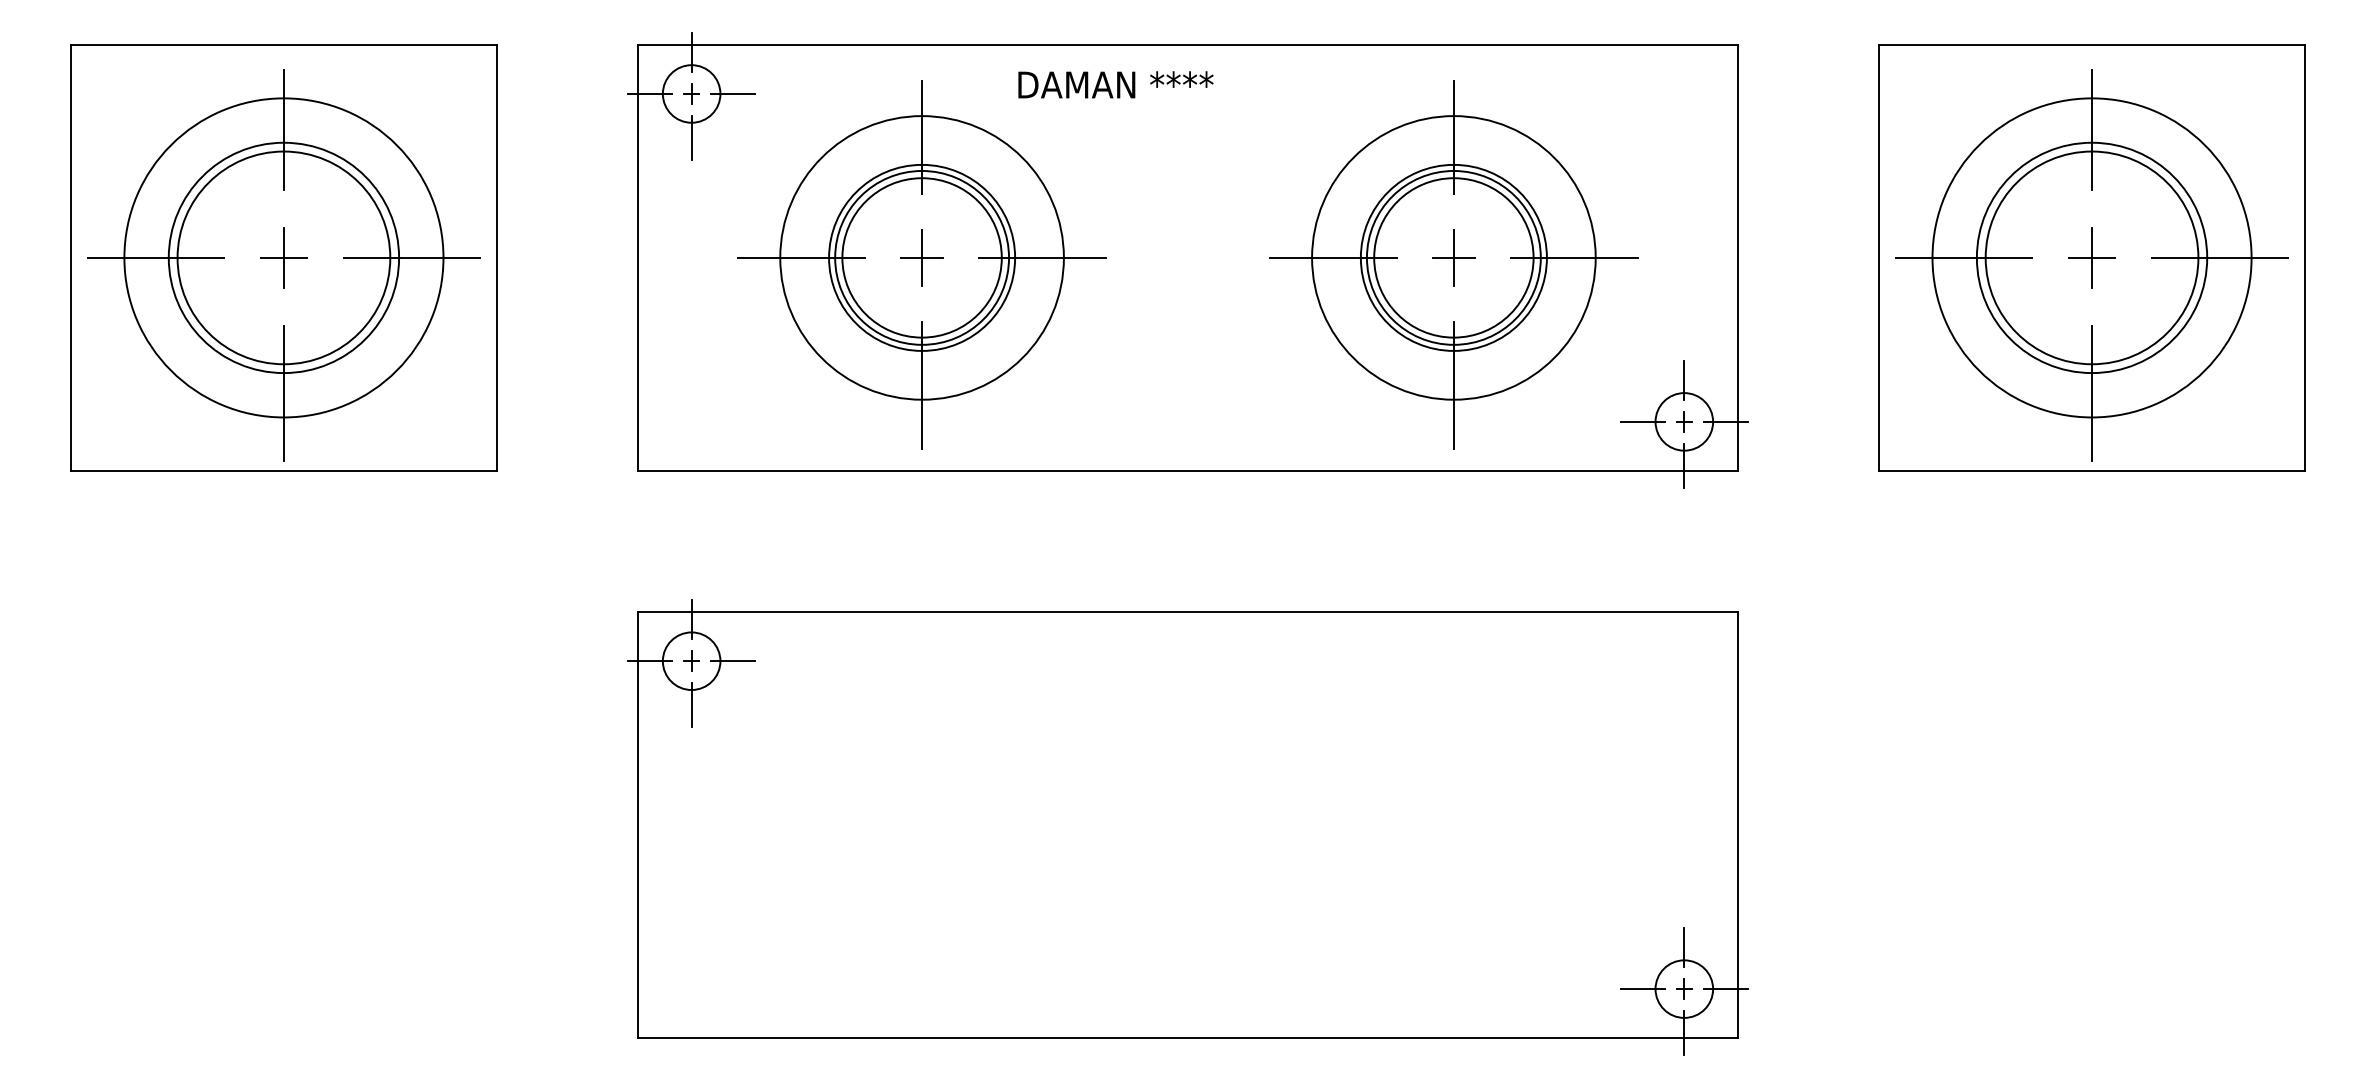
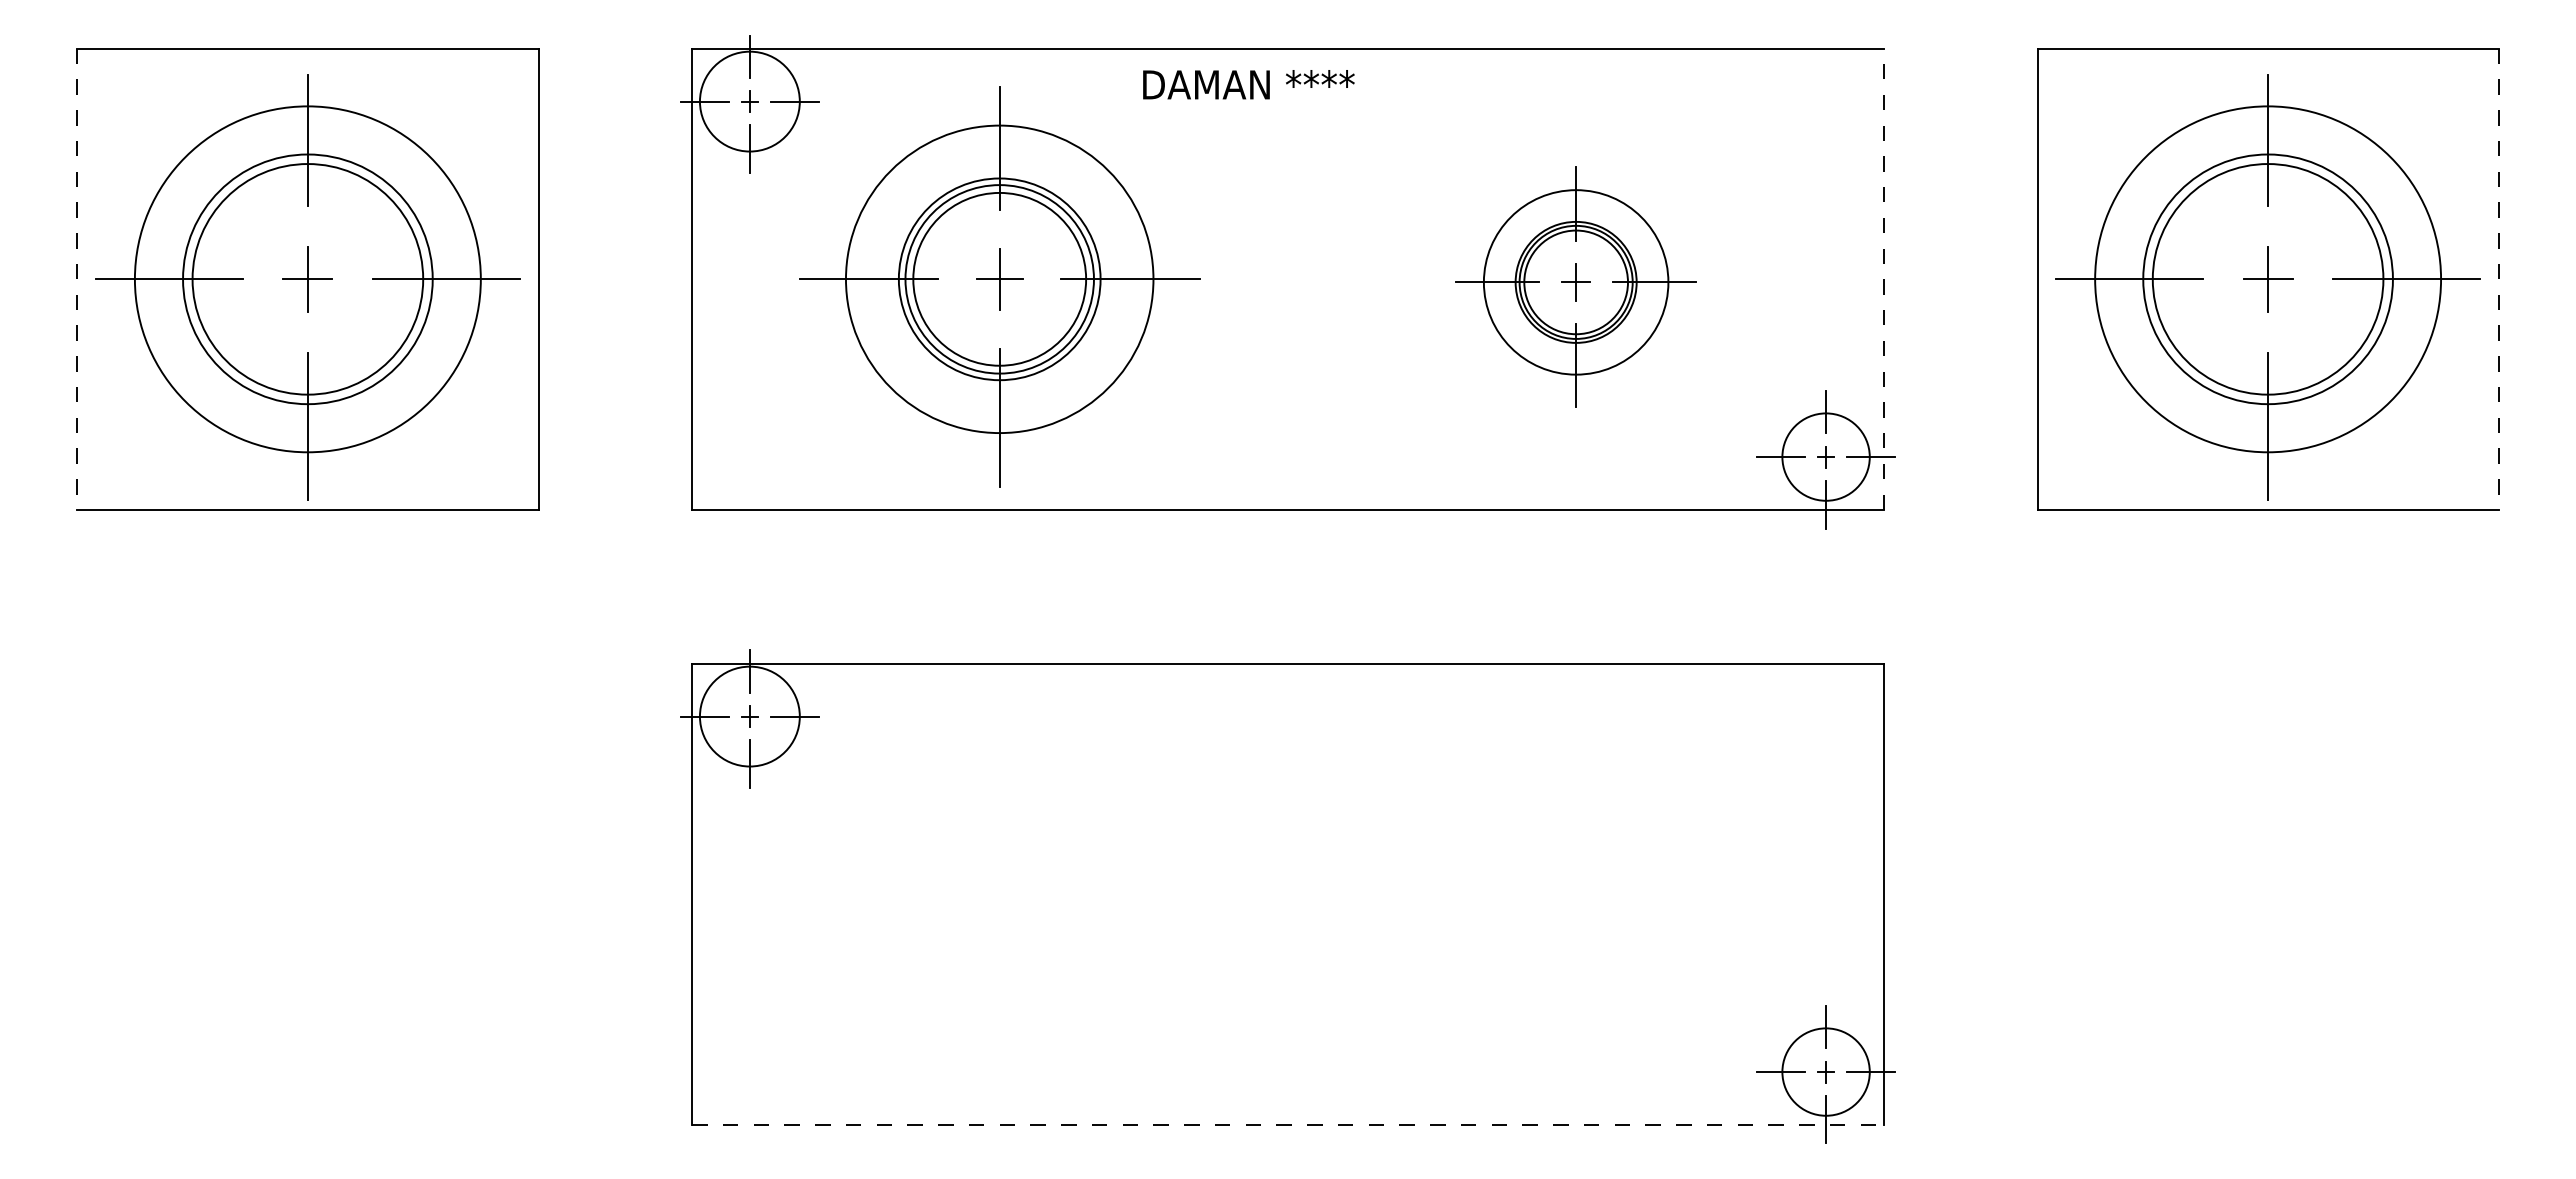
text: (1115, 84) -> (1248, 84), moved
circle: (691, 93) -> (749, 101), size x1.6
line: (71, 258) -> (77, 279), solid -> dashed
line: (1737, 258) -> (1883, 279), solid -> dashed
line: (2304, 258) -> (2498, 279), solid -> dashed
part: (1453, 264) -> (1575, 286), size x0.6
circle: (1683, 421) -> (1825, 456), size x1.4
circle: (691, 661) -> (749, 716), size x1.6
circle: (1683, 988) -> (1825, 1071), size x1.4
line: (1188, 1037) -> (1288, 1124), solid -> dashed

